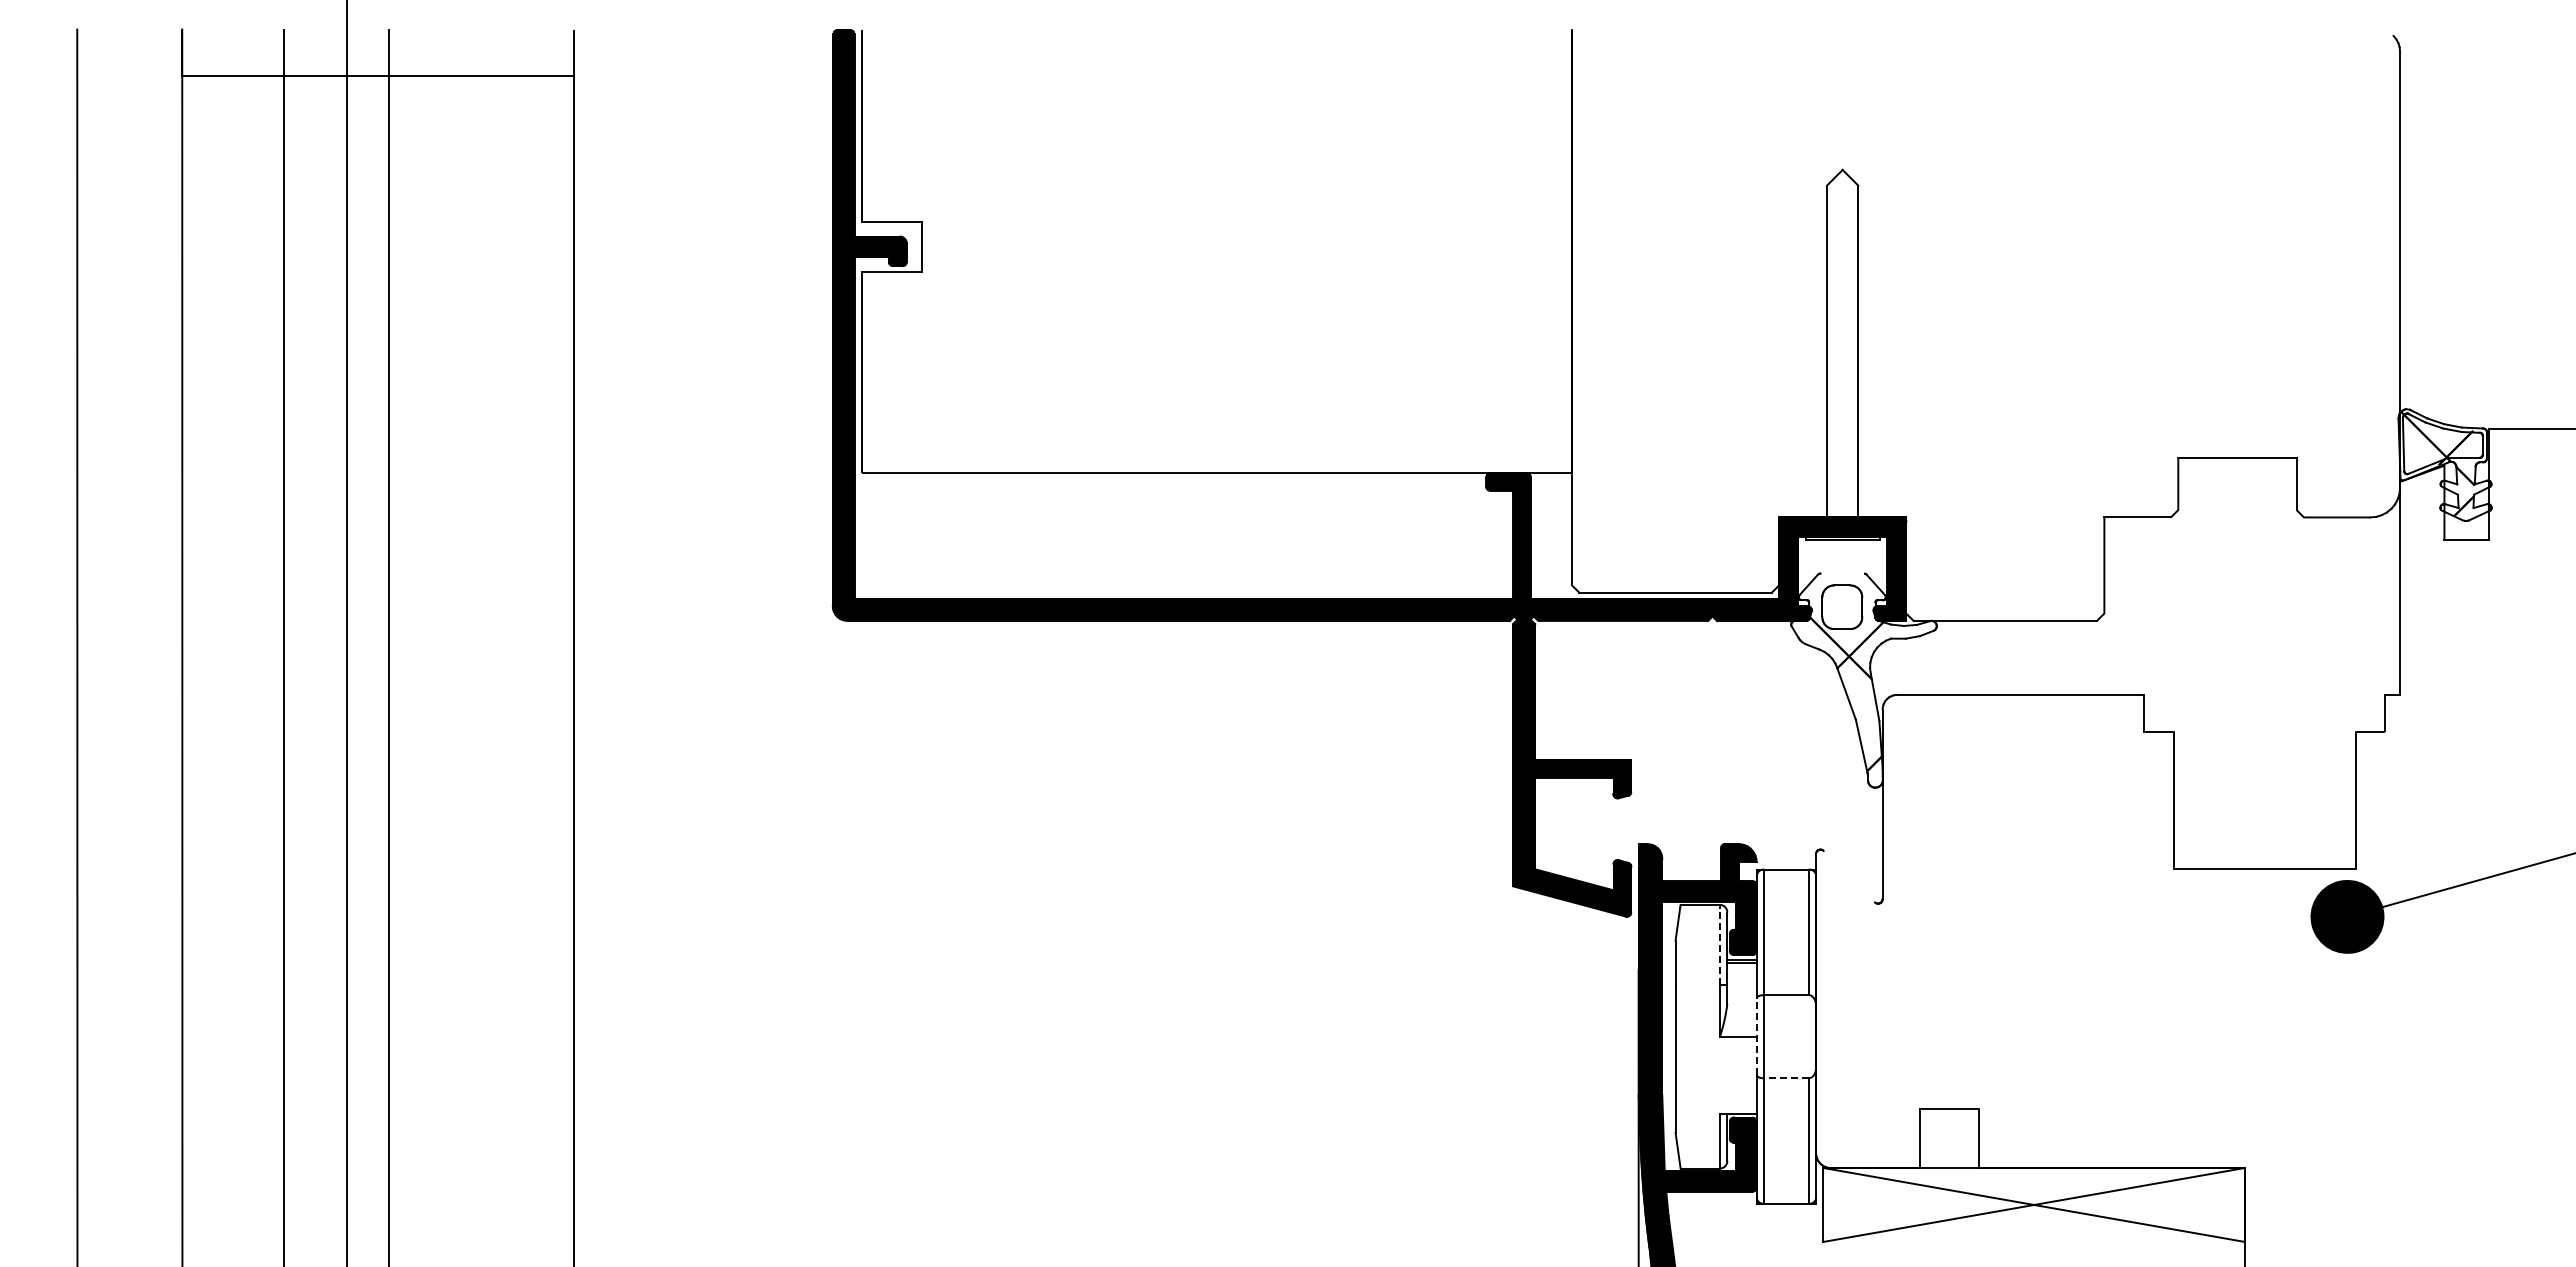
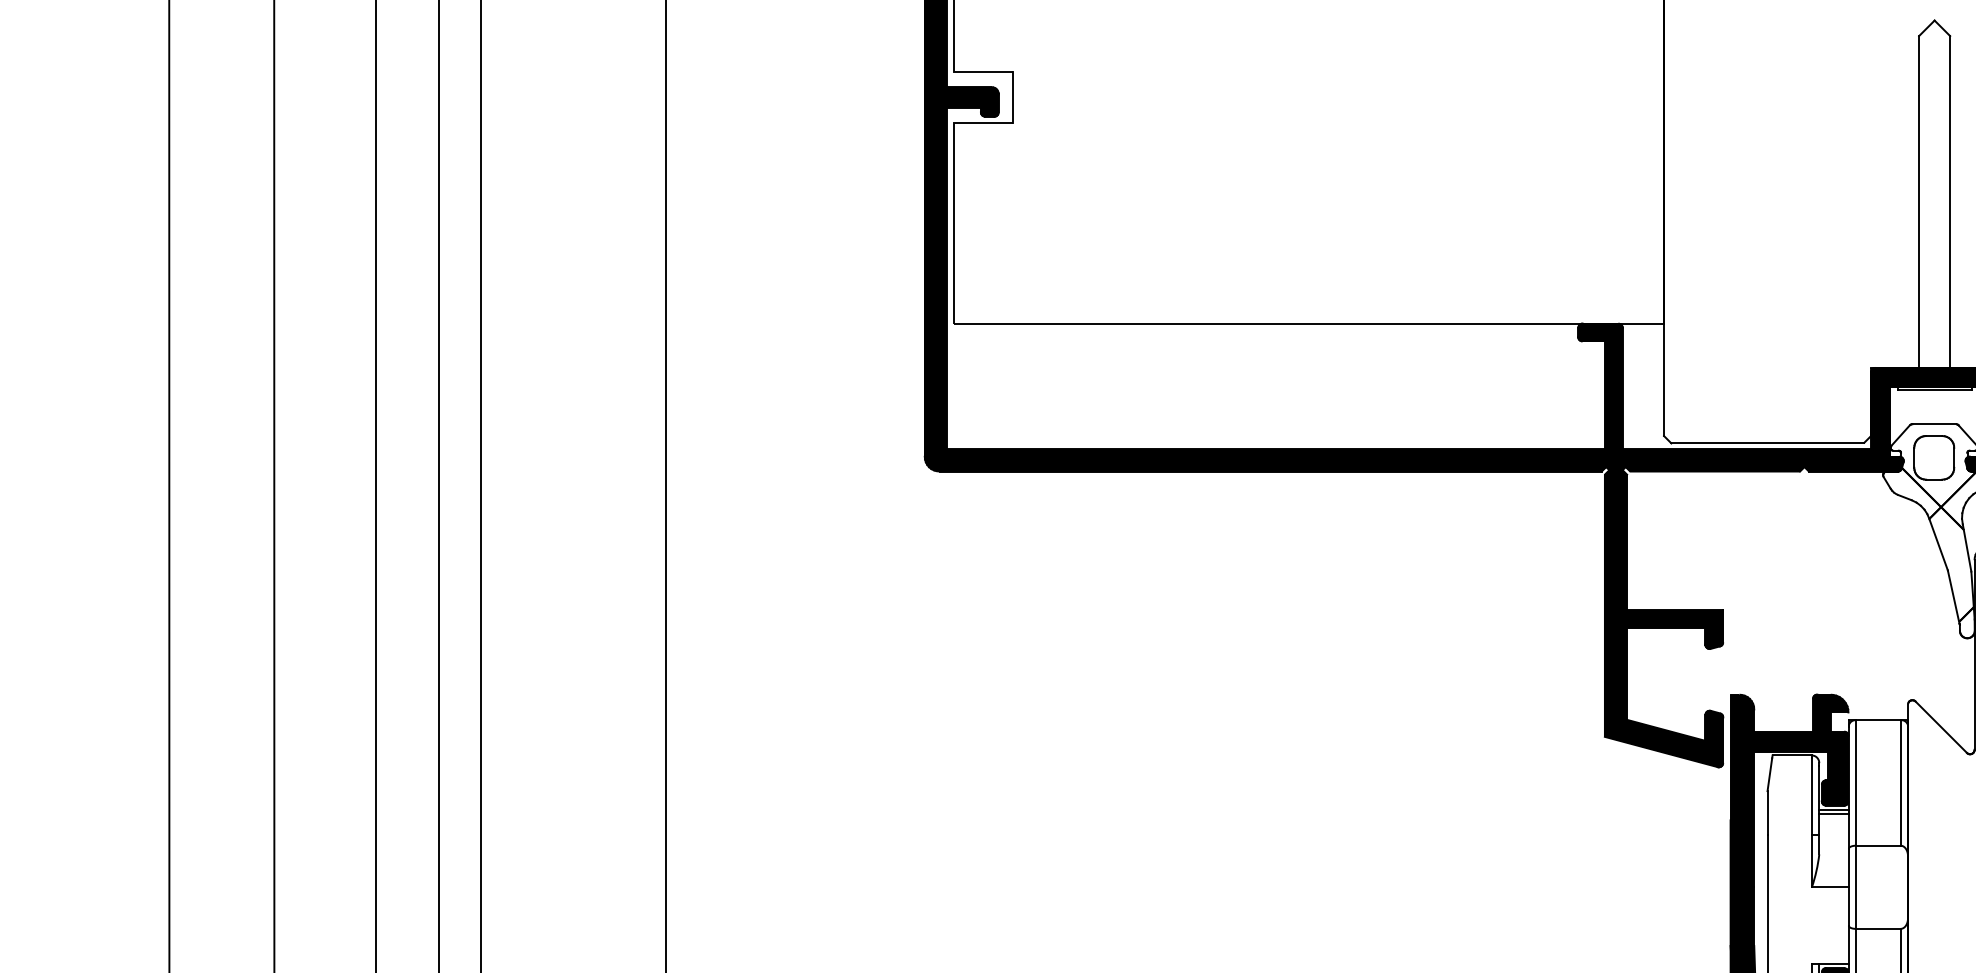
line: (1842, 573) -> (1934, 424), added
line: (1849, 876) -> (1941, 727), added
line: (1719, 945) -> (1811, 796), dashed -> solid
line: (1756, 1036) -> (1848, 887), dashed -> solid
line: (1785, 1078) -> (1877, 929), dashed -> solid

